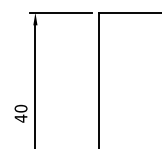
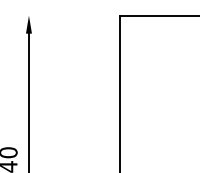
line: (60, 12) -> (64, 15), removed

